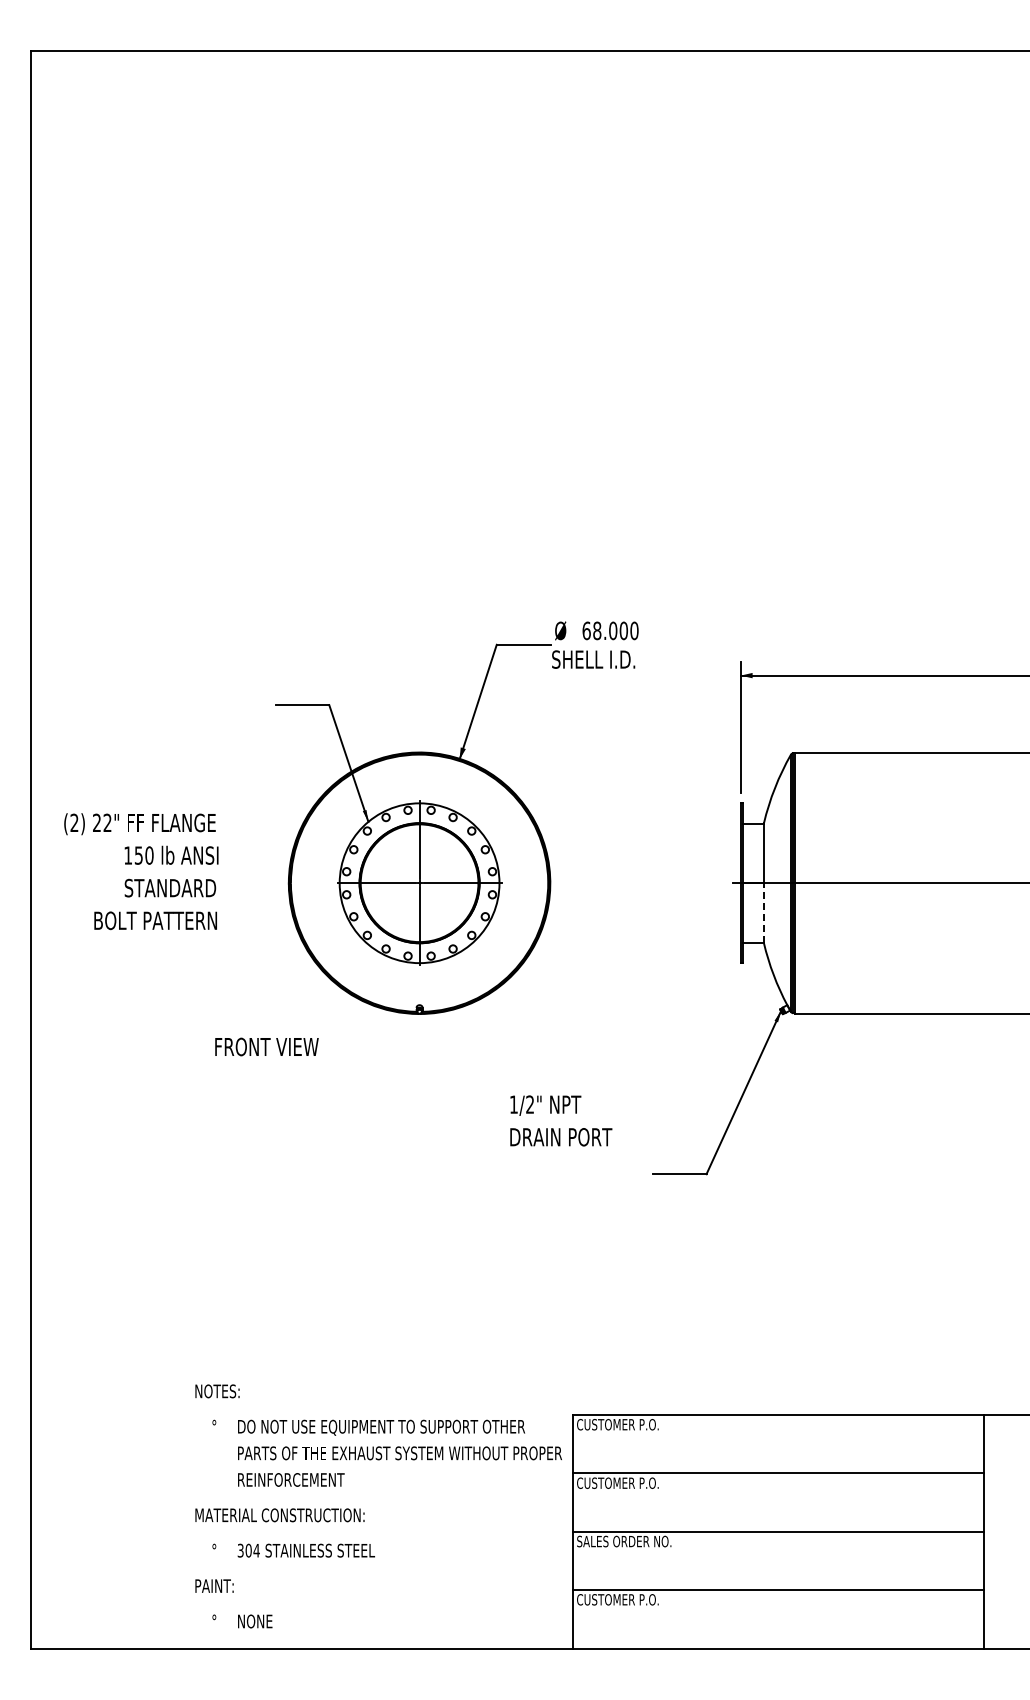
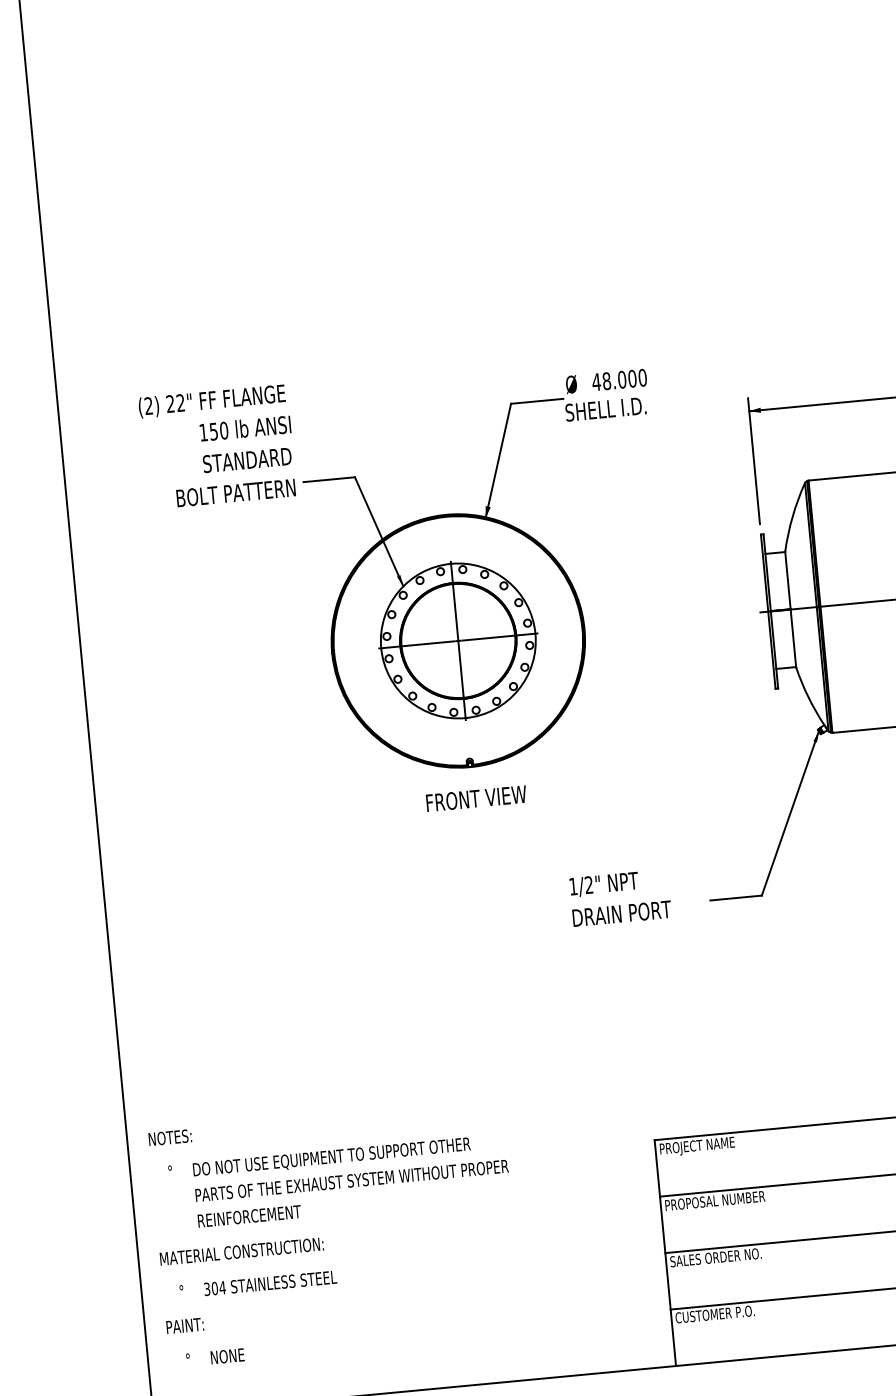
text: (586, 630) -> (596, 381), 68.000 -> 48.000
text: (141, 871) -> (217, 446), moved
line: (763, 913) -> (793, 638), dashed -> solid
text: (266, 1046) -> (476, 798), moved
text: (561, 1120) -> (620, 897), moved
text: (617, 1426) -> (698, 1147), CUSTOMER P.O. -> PROJECT NAME
text: (628, 1482) -> (714, 1200), CUSTOMER P.O. -> PROPOSAL NUMBER
text: (378, 1506) -> (336, 1234), moved

